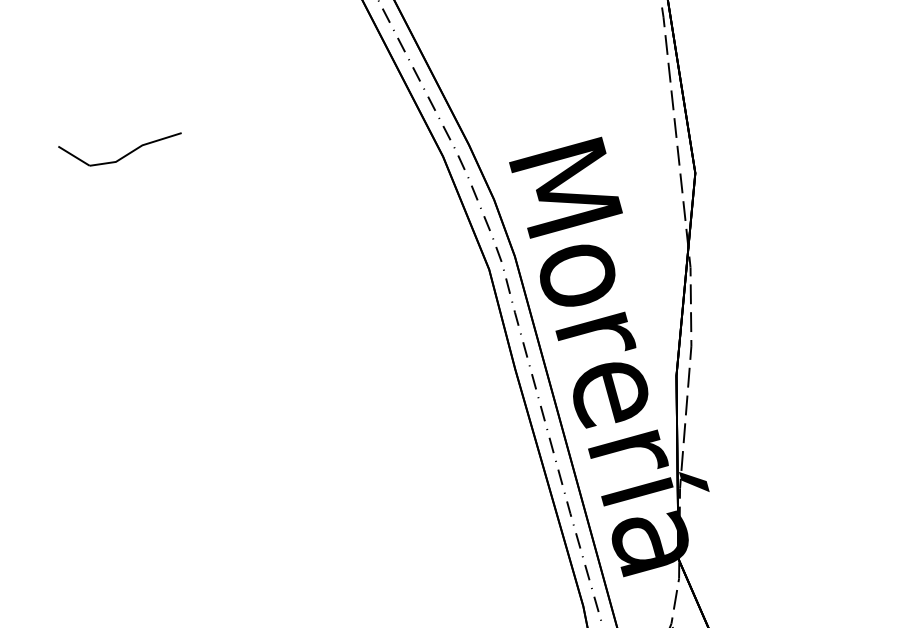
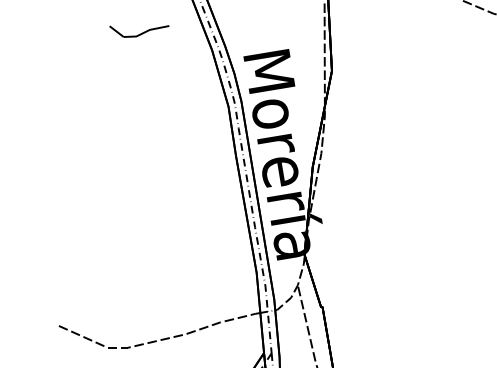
part: (121, 150) -> (139, 31), moved

